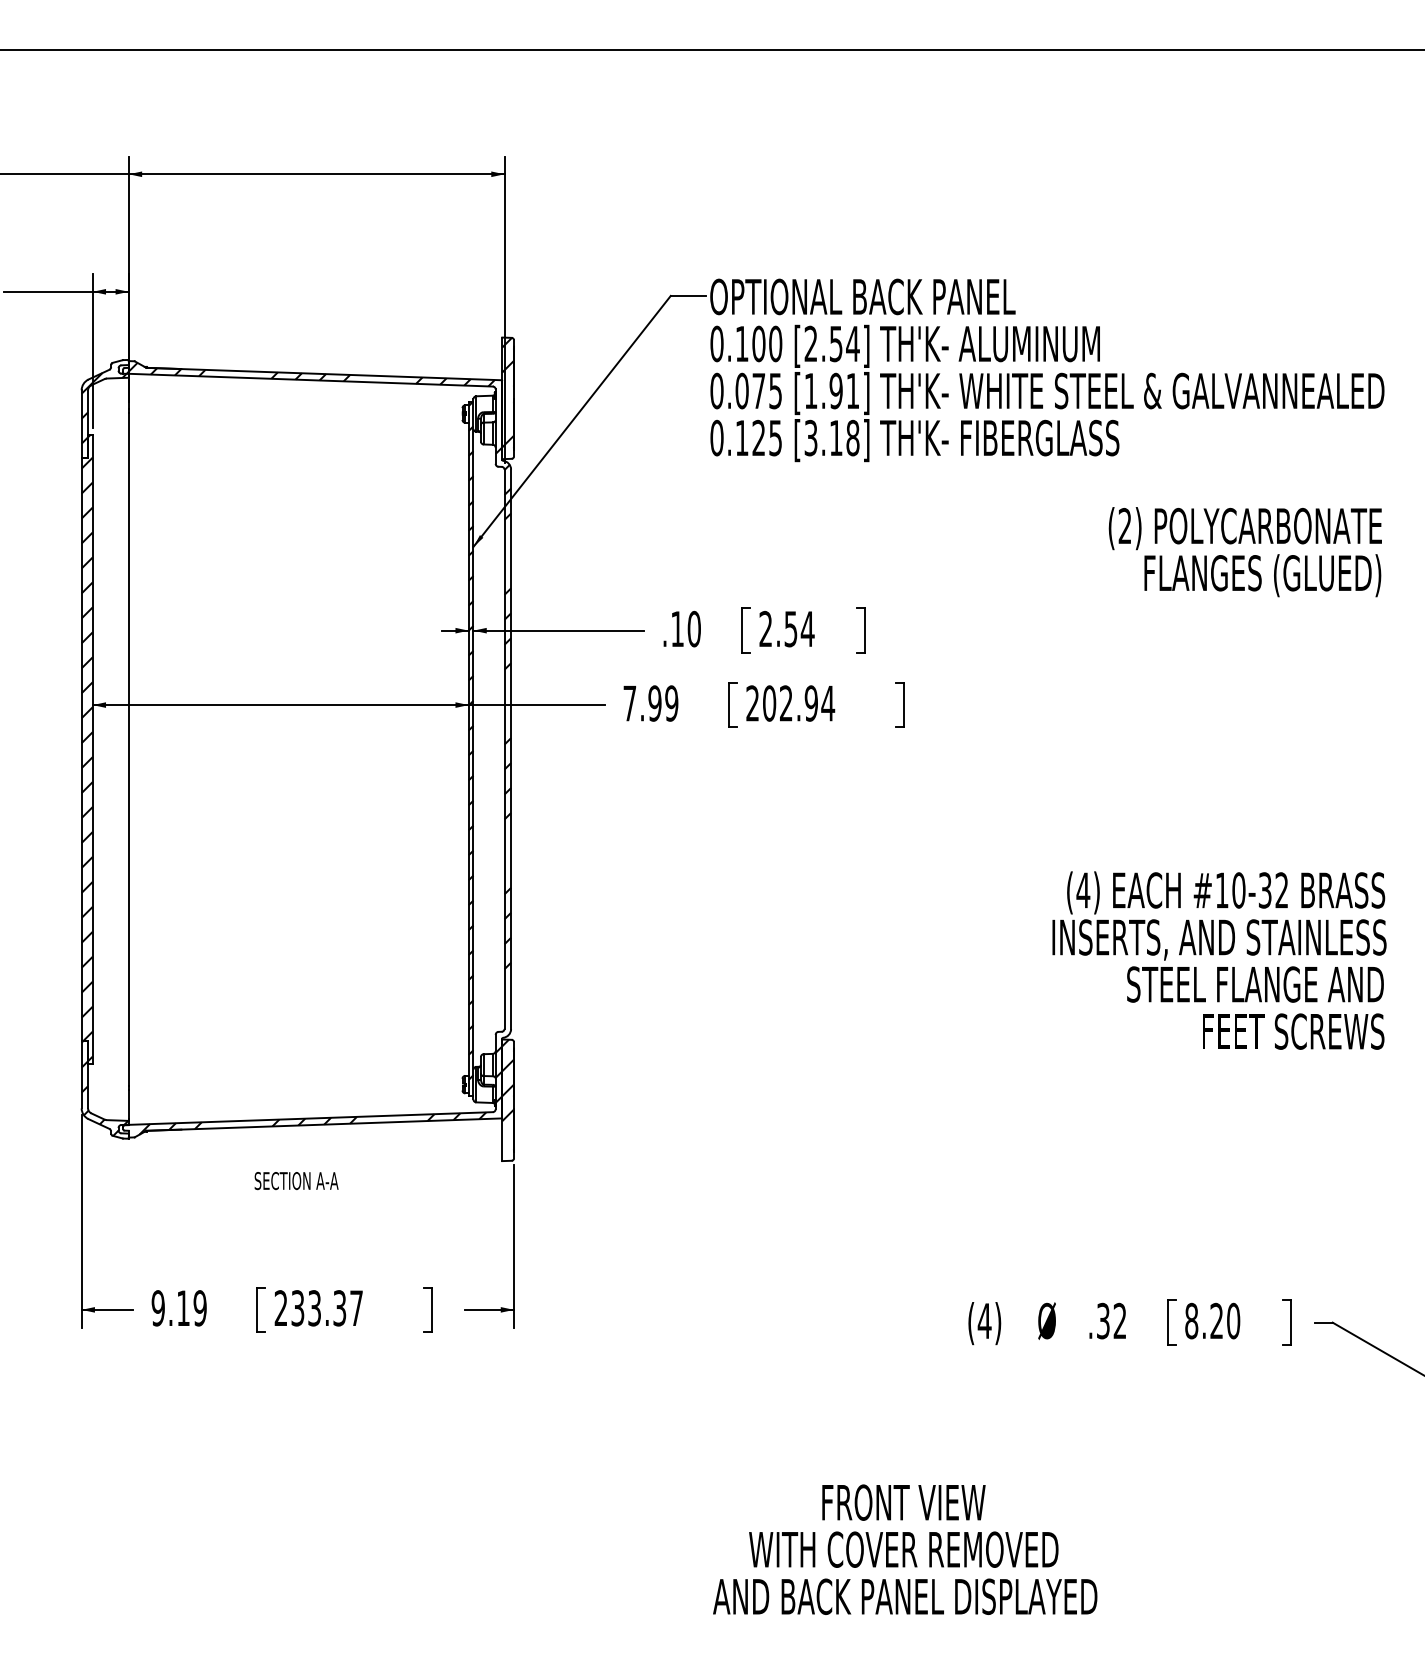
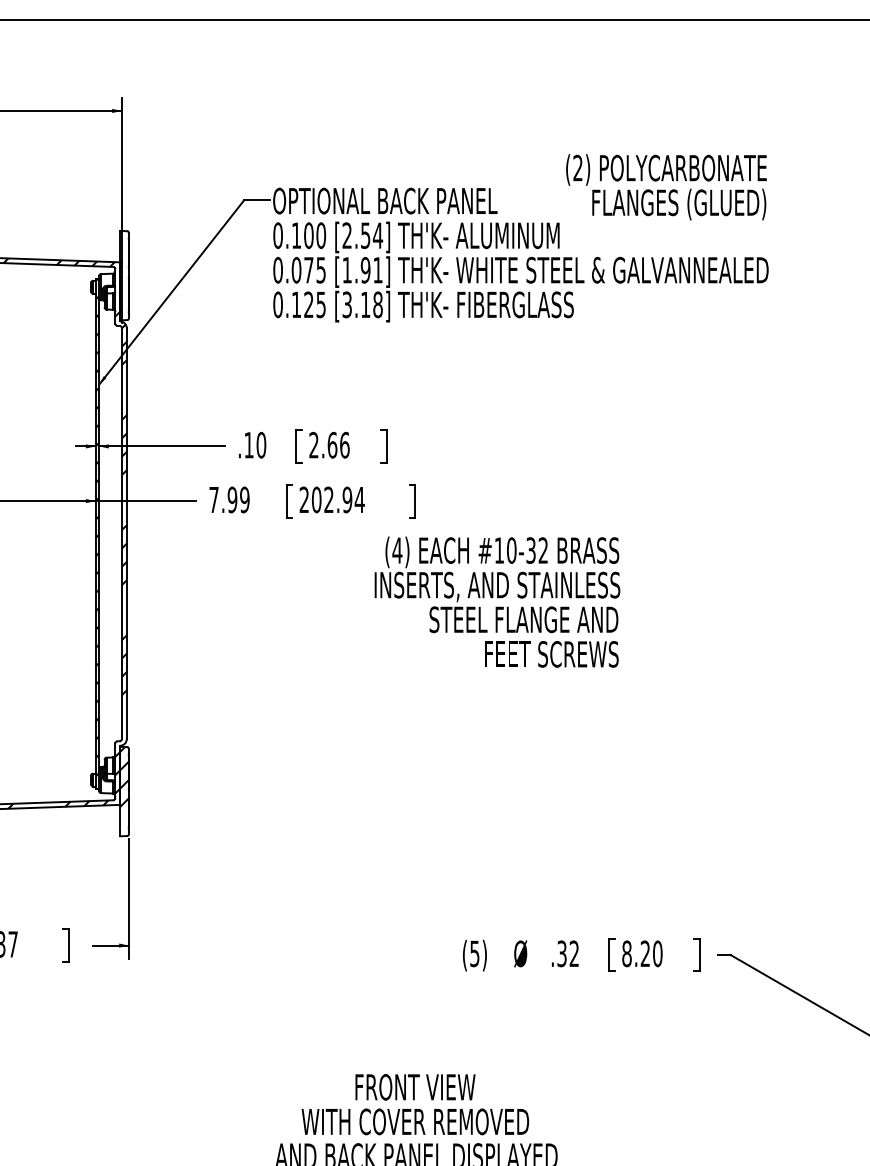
hatch: (507, 392) -> (124, 271), removed
text: (1244, 552) -> (665, 187), moved
text: (799, 628) -> (338, 444), 2.54 -> 2.66
text: (1219, 960) -> (497, 602), moved
text: (984, 1321) -> (474, 954), (4) -> (5)

